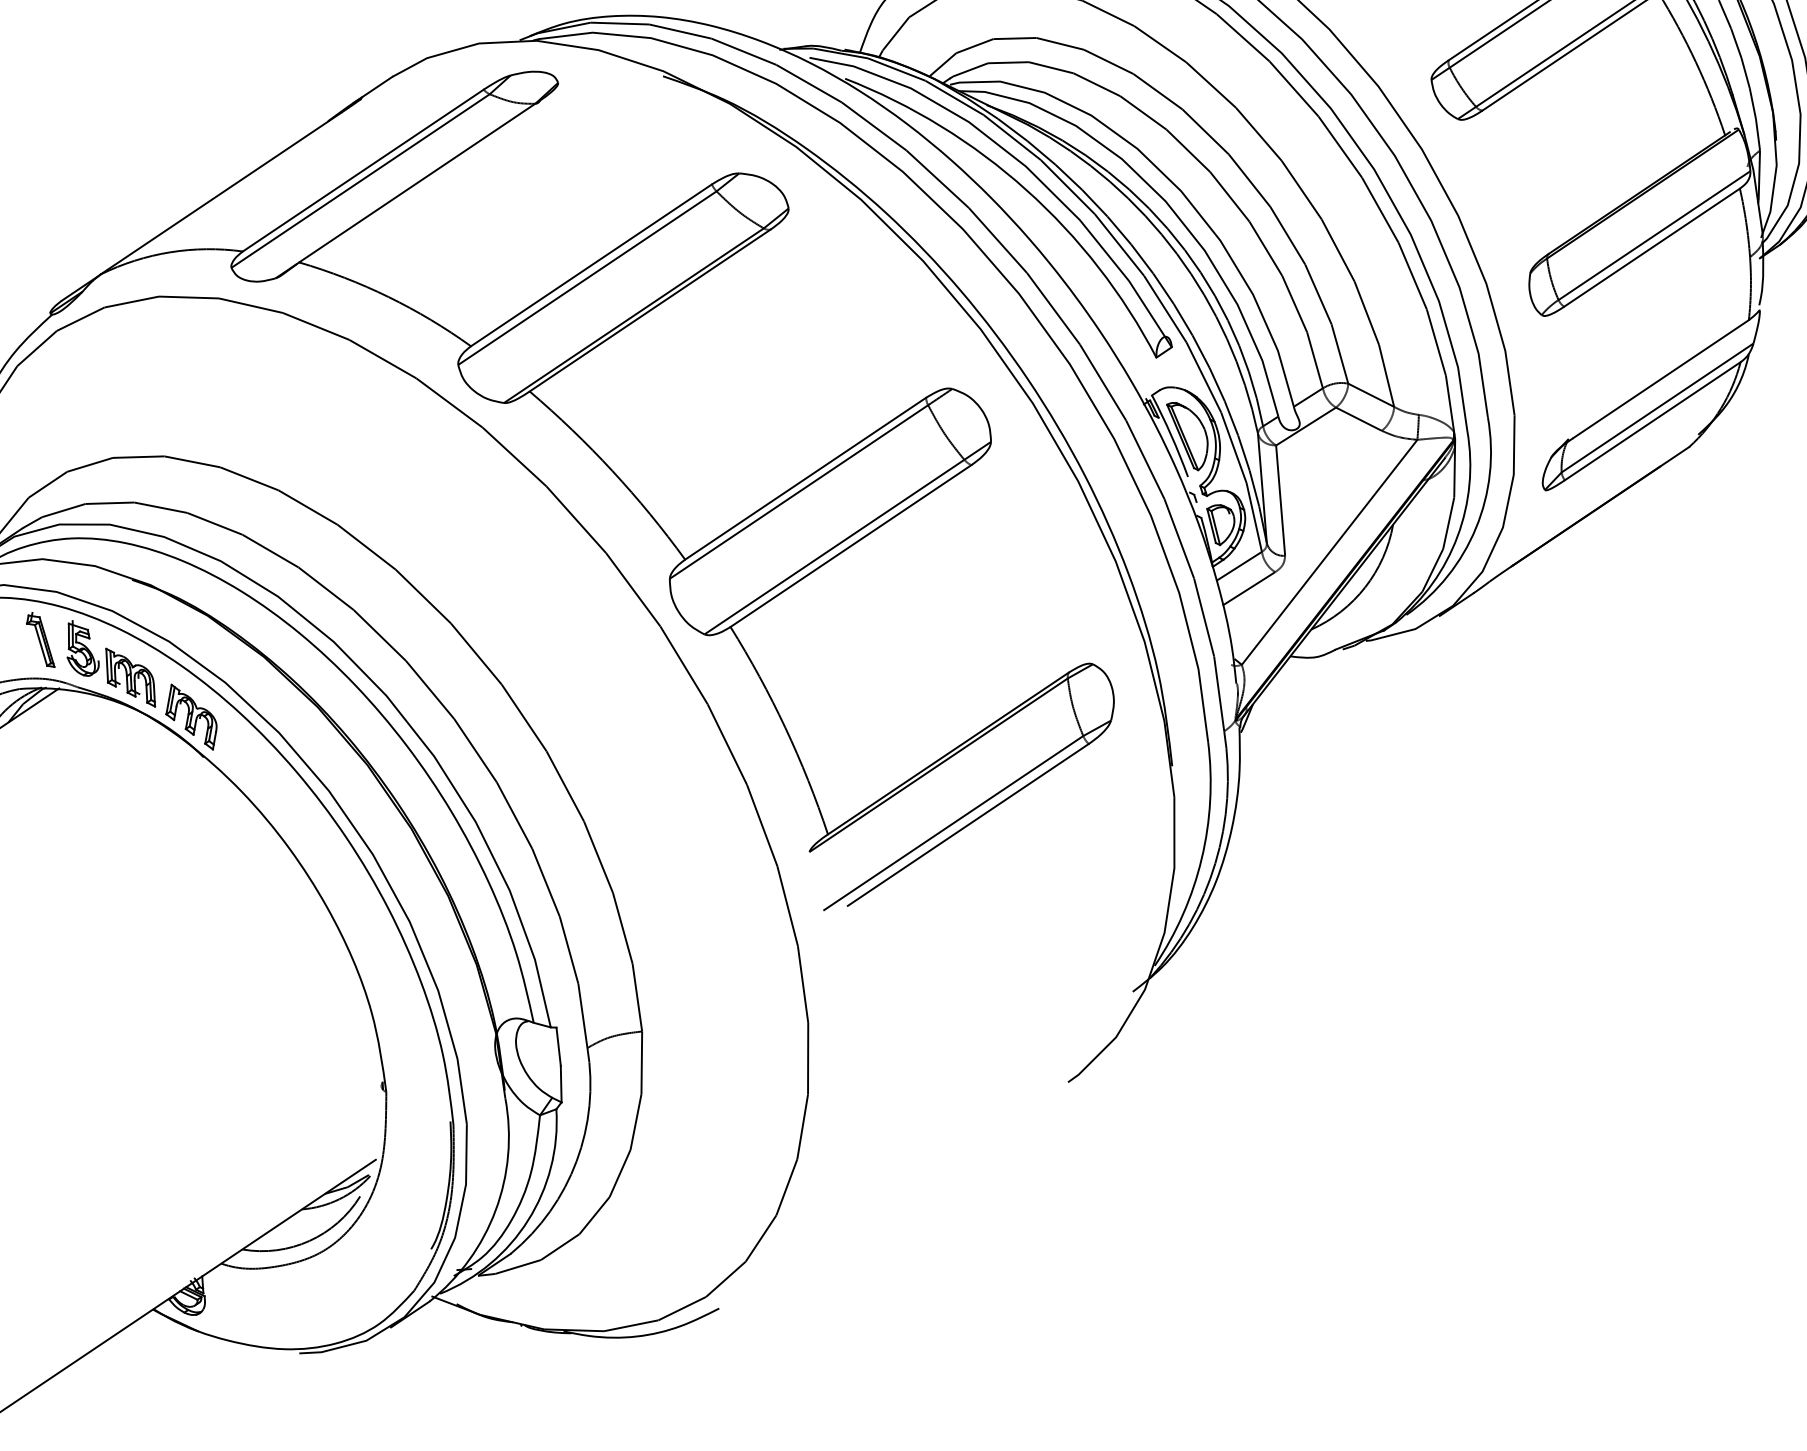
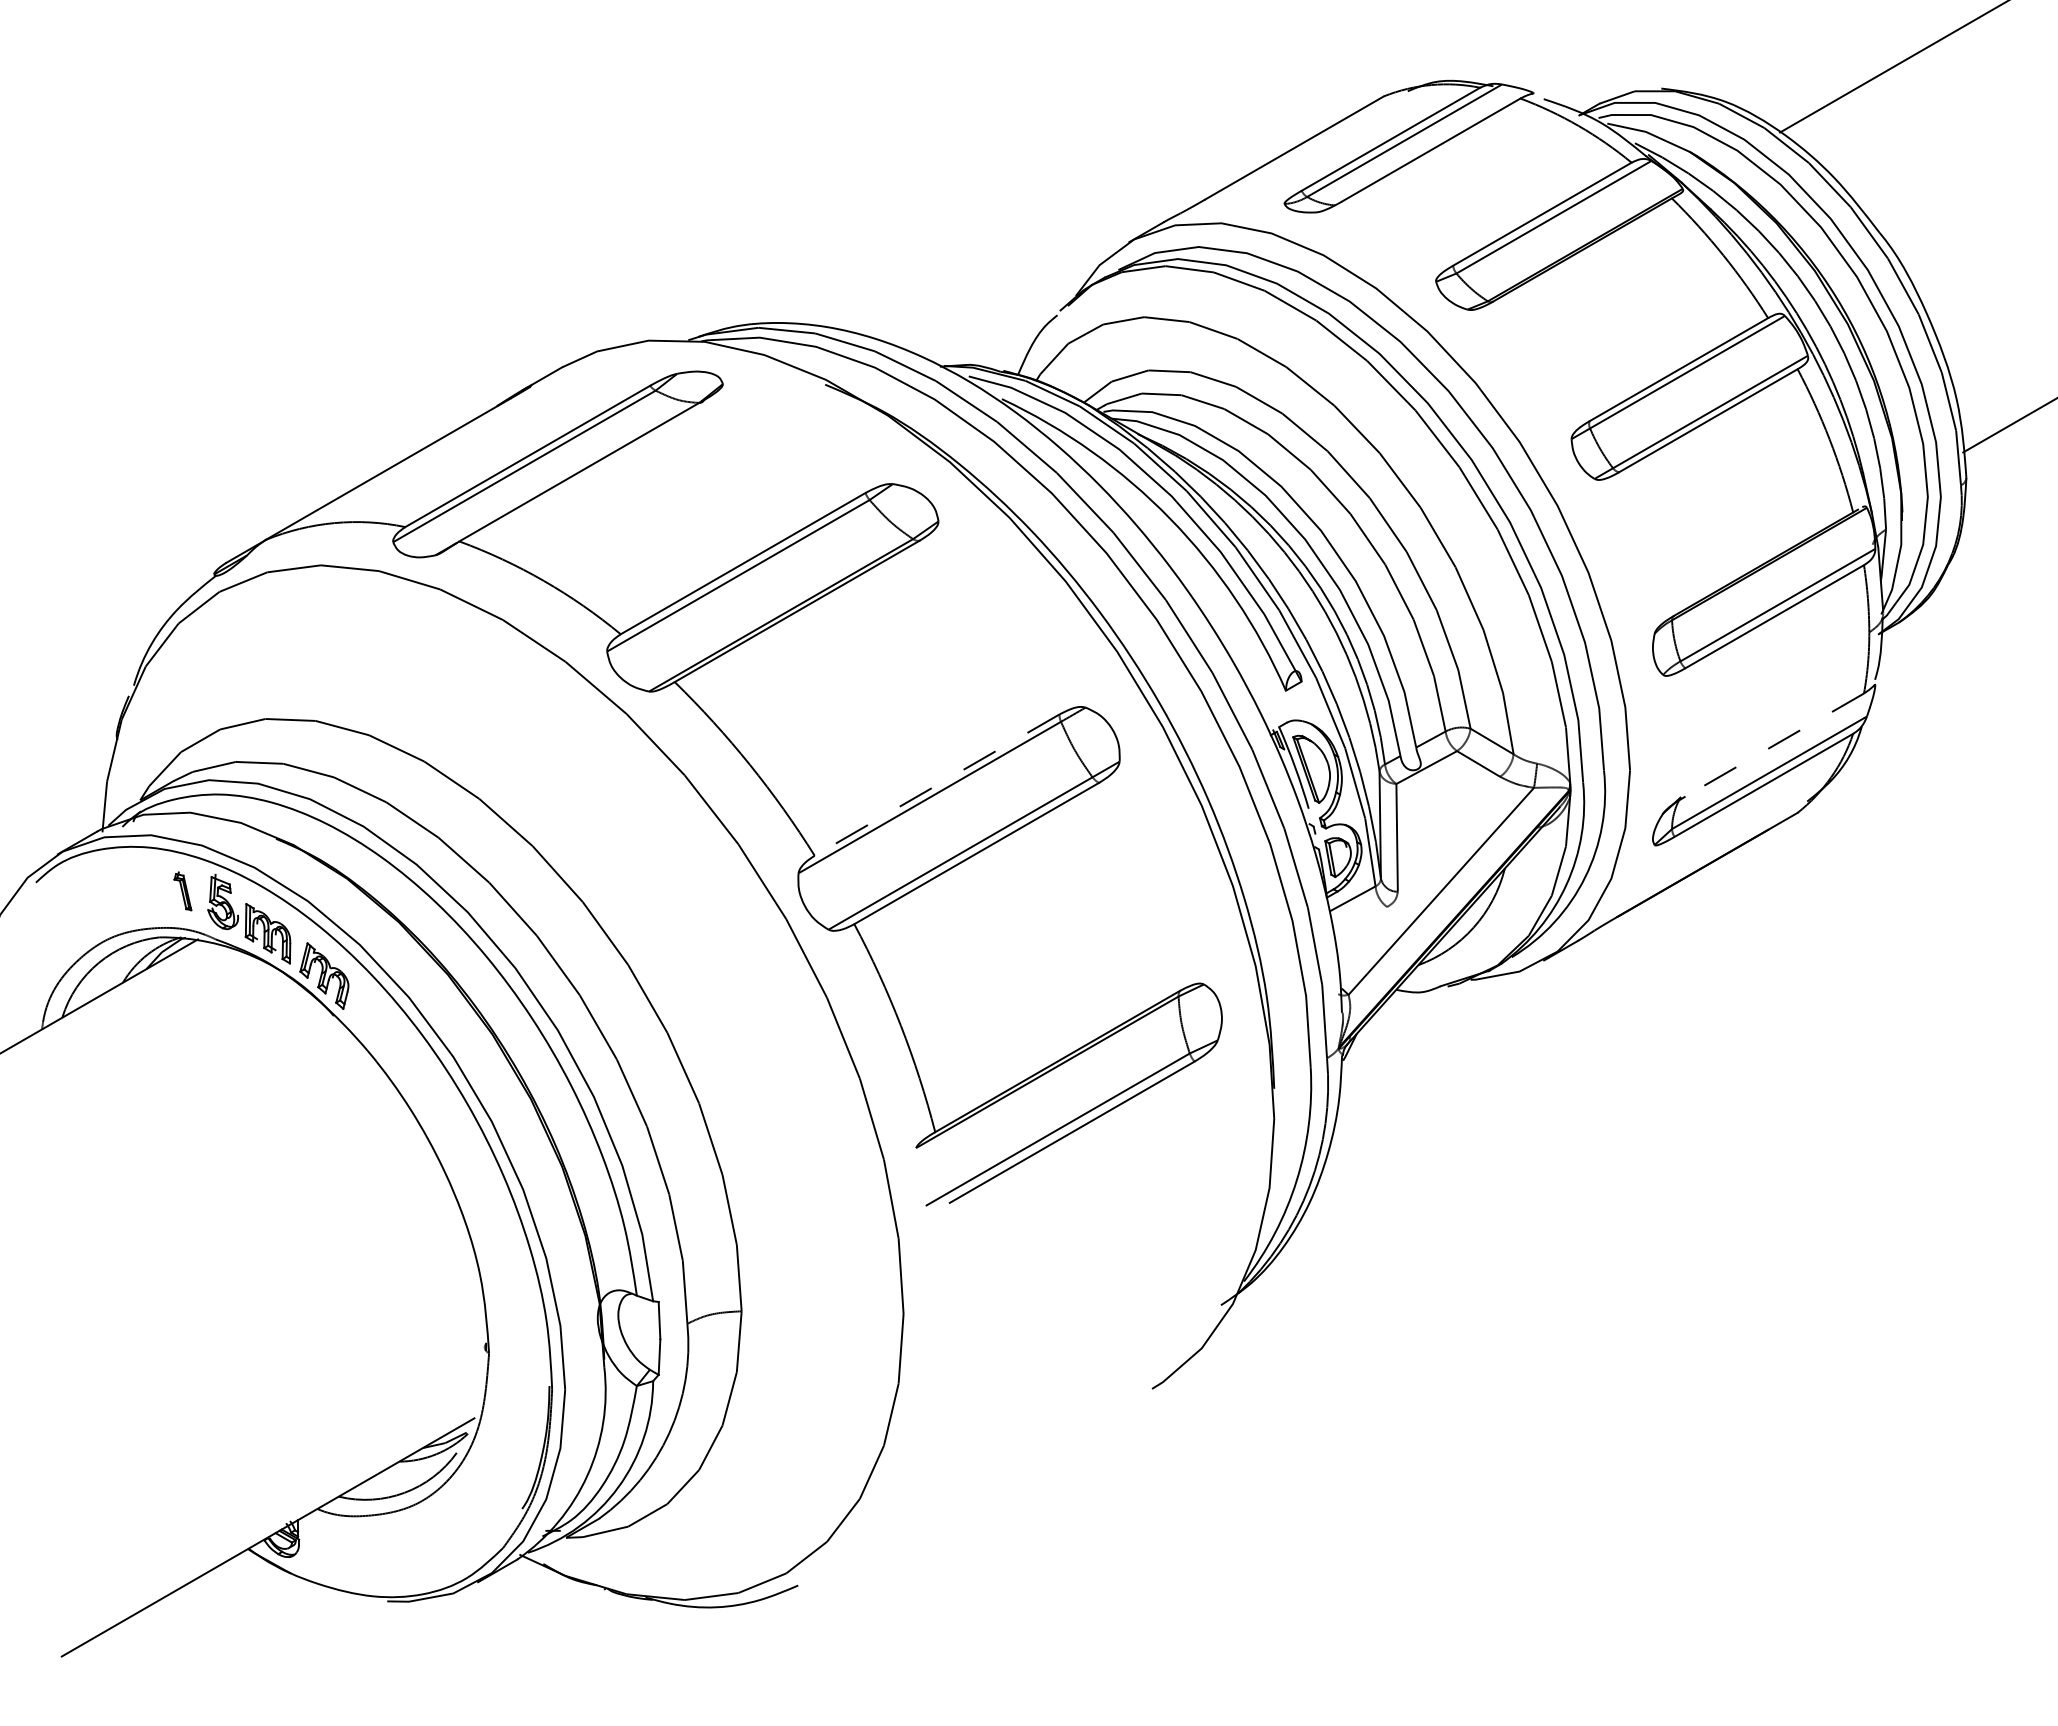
line: (1660, 379) -> (1774, 745), solid -> dashed
line: (805, 479) -> (936, 785), solid -> dashed
line: (1248, 587) -> (1360, 920), removed
part: (39, 640) -> (182, 891), size x0.7

